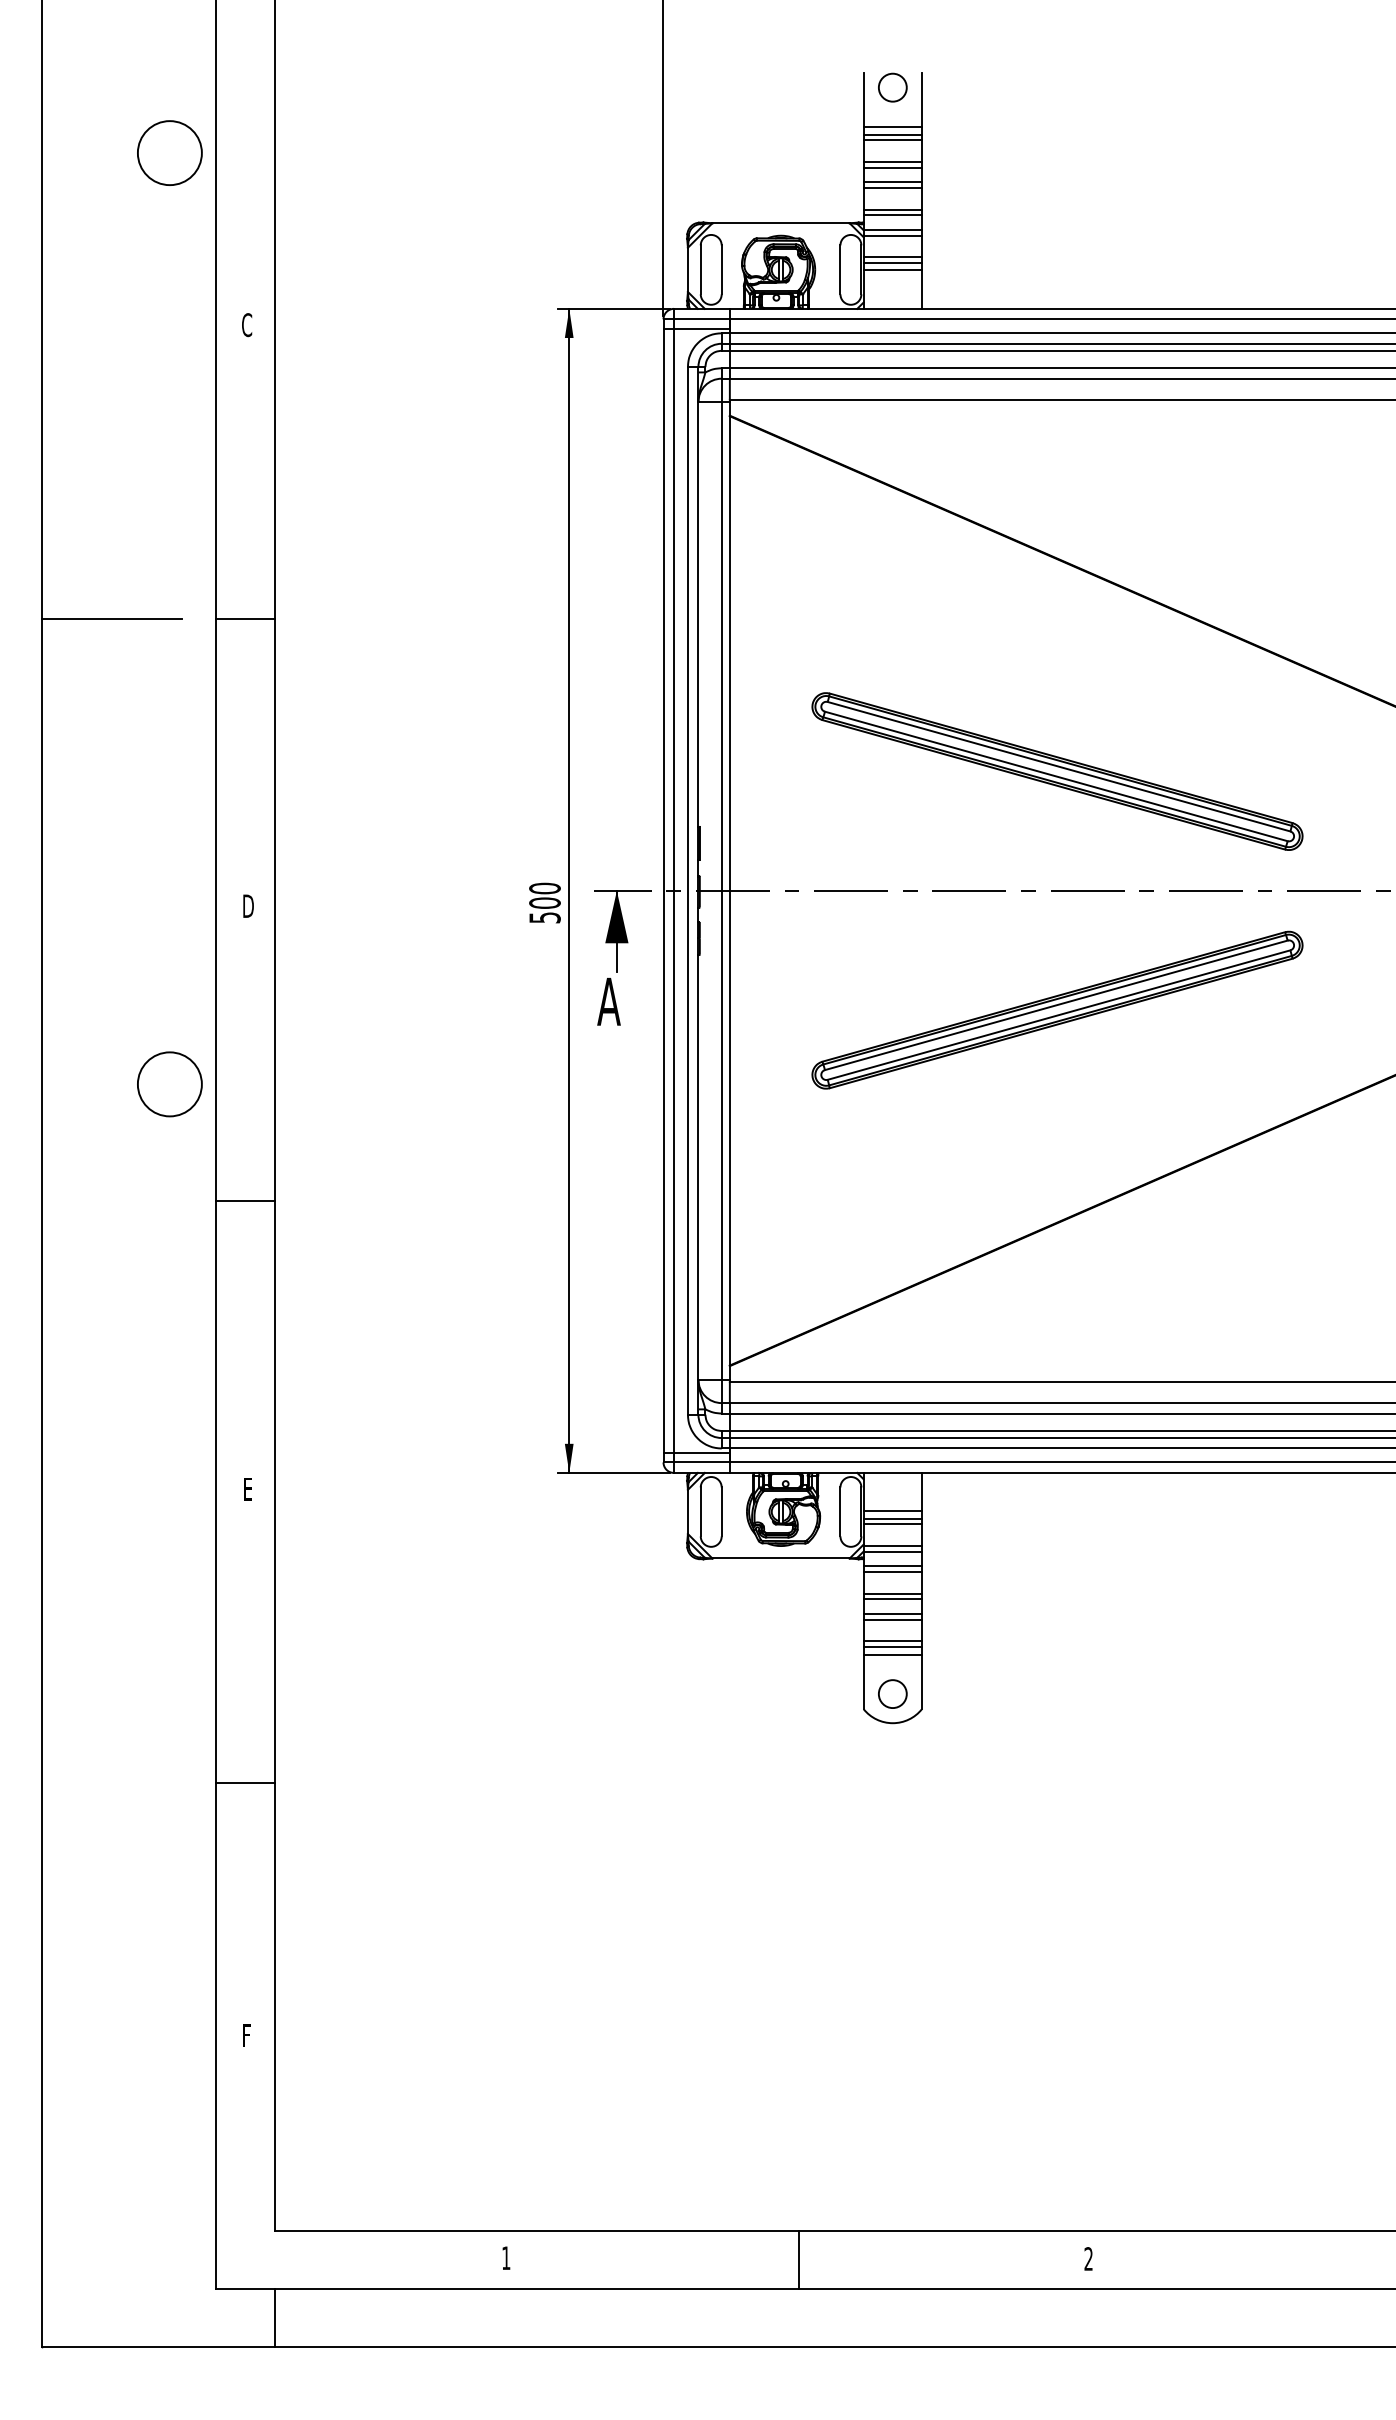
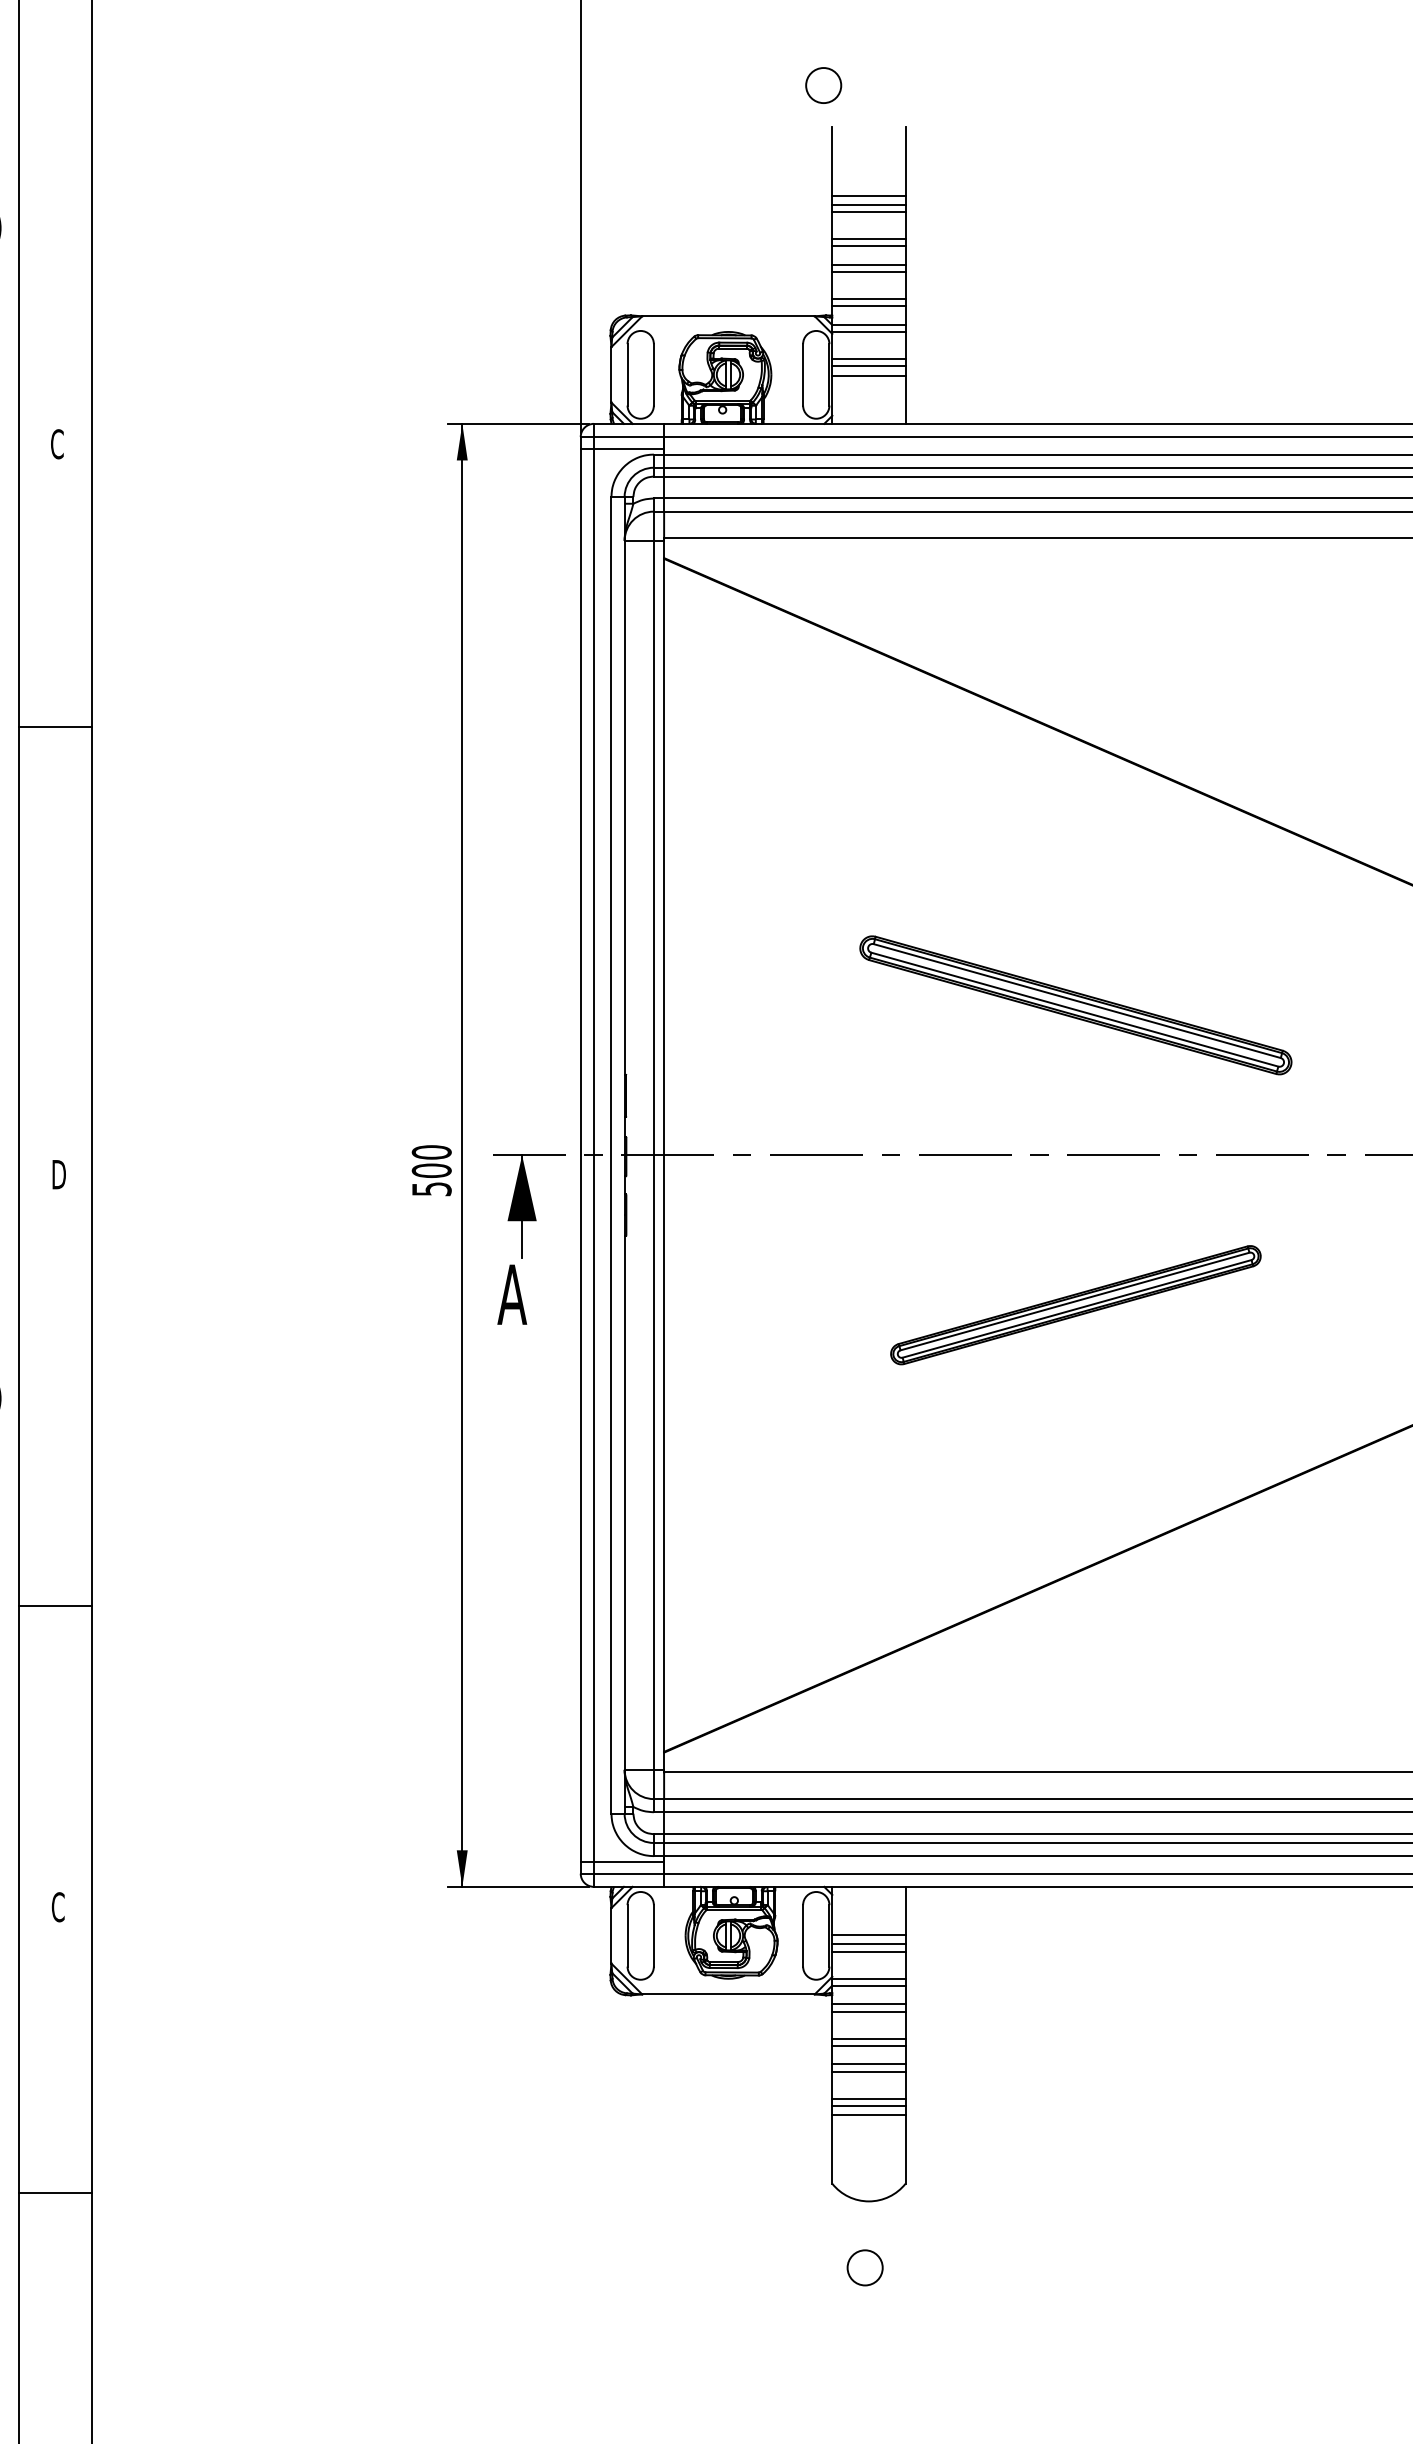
circle: (892, 87) -> (823, 85), moved
line: (245, 618) -> (55, 726), moved
part: (1057, 771) -> (1075, 1005), size x0.7
part: (1057, 1009) -> (1075, 1304), size x0.6
line: (245, 1200) -> (55, 1606), moved
text: (247, 1489) -> (57, 1907), E -> C
circle: (892, 1693) -> (864, 2267), moved
line: (245, 1782) -> (55, 2192), moved

